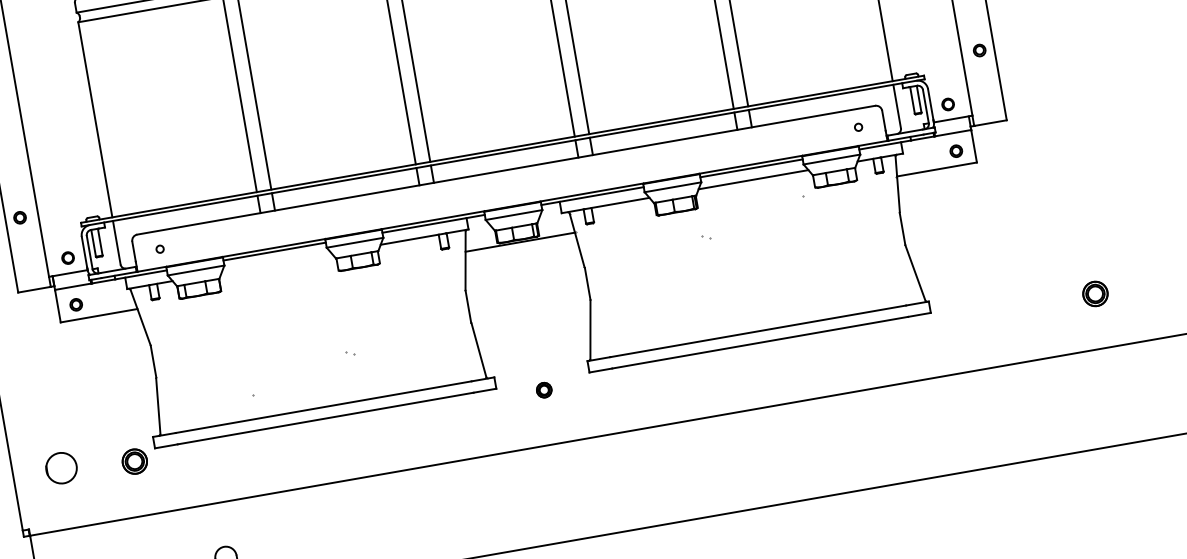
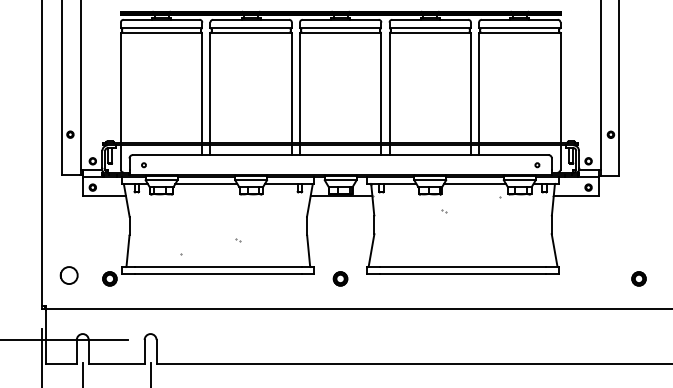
line: (276, 262) -> (206, 183), added
part: (1094, 293) -> (638, 278), moved
part: (544, 389) -> (340, 278), size x1.67

